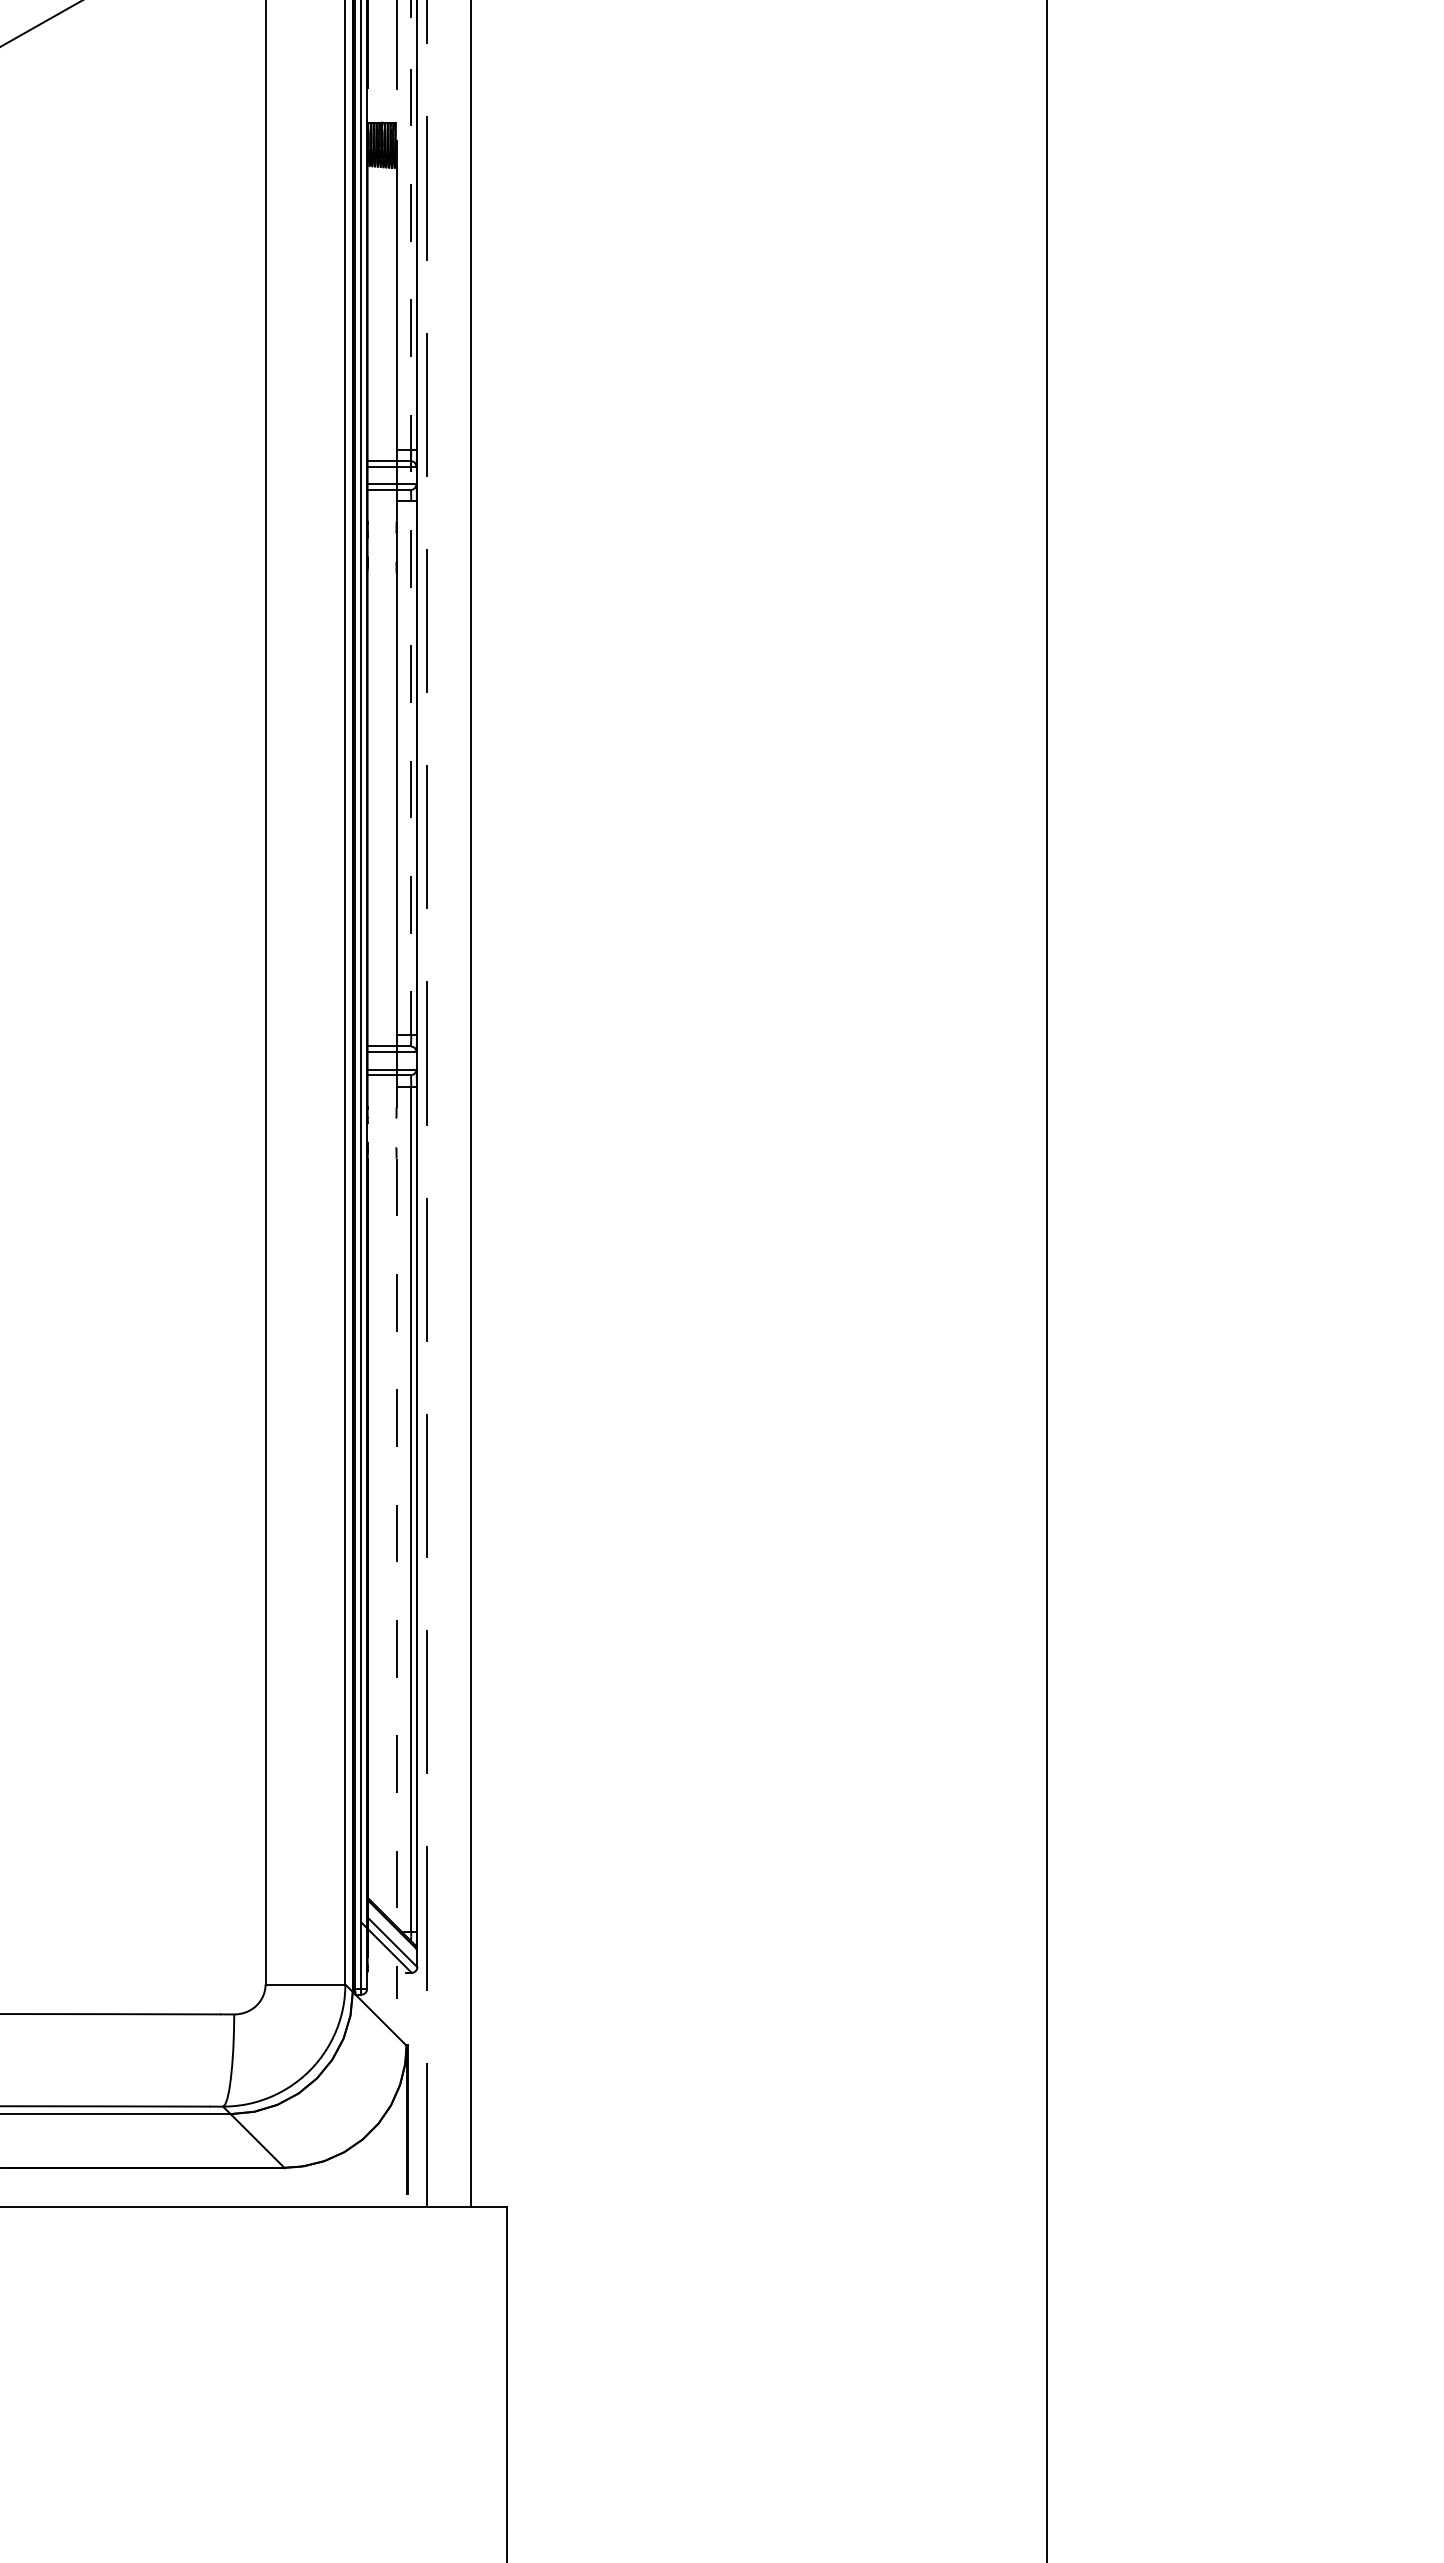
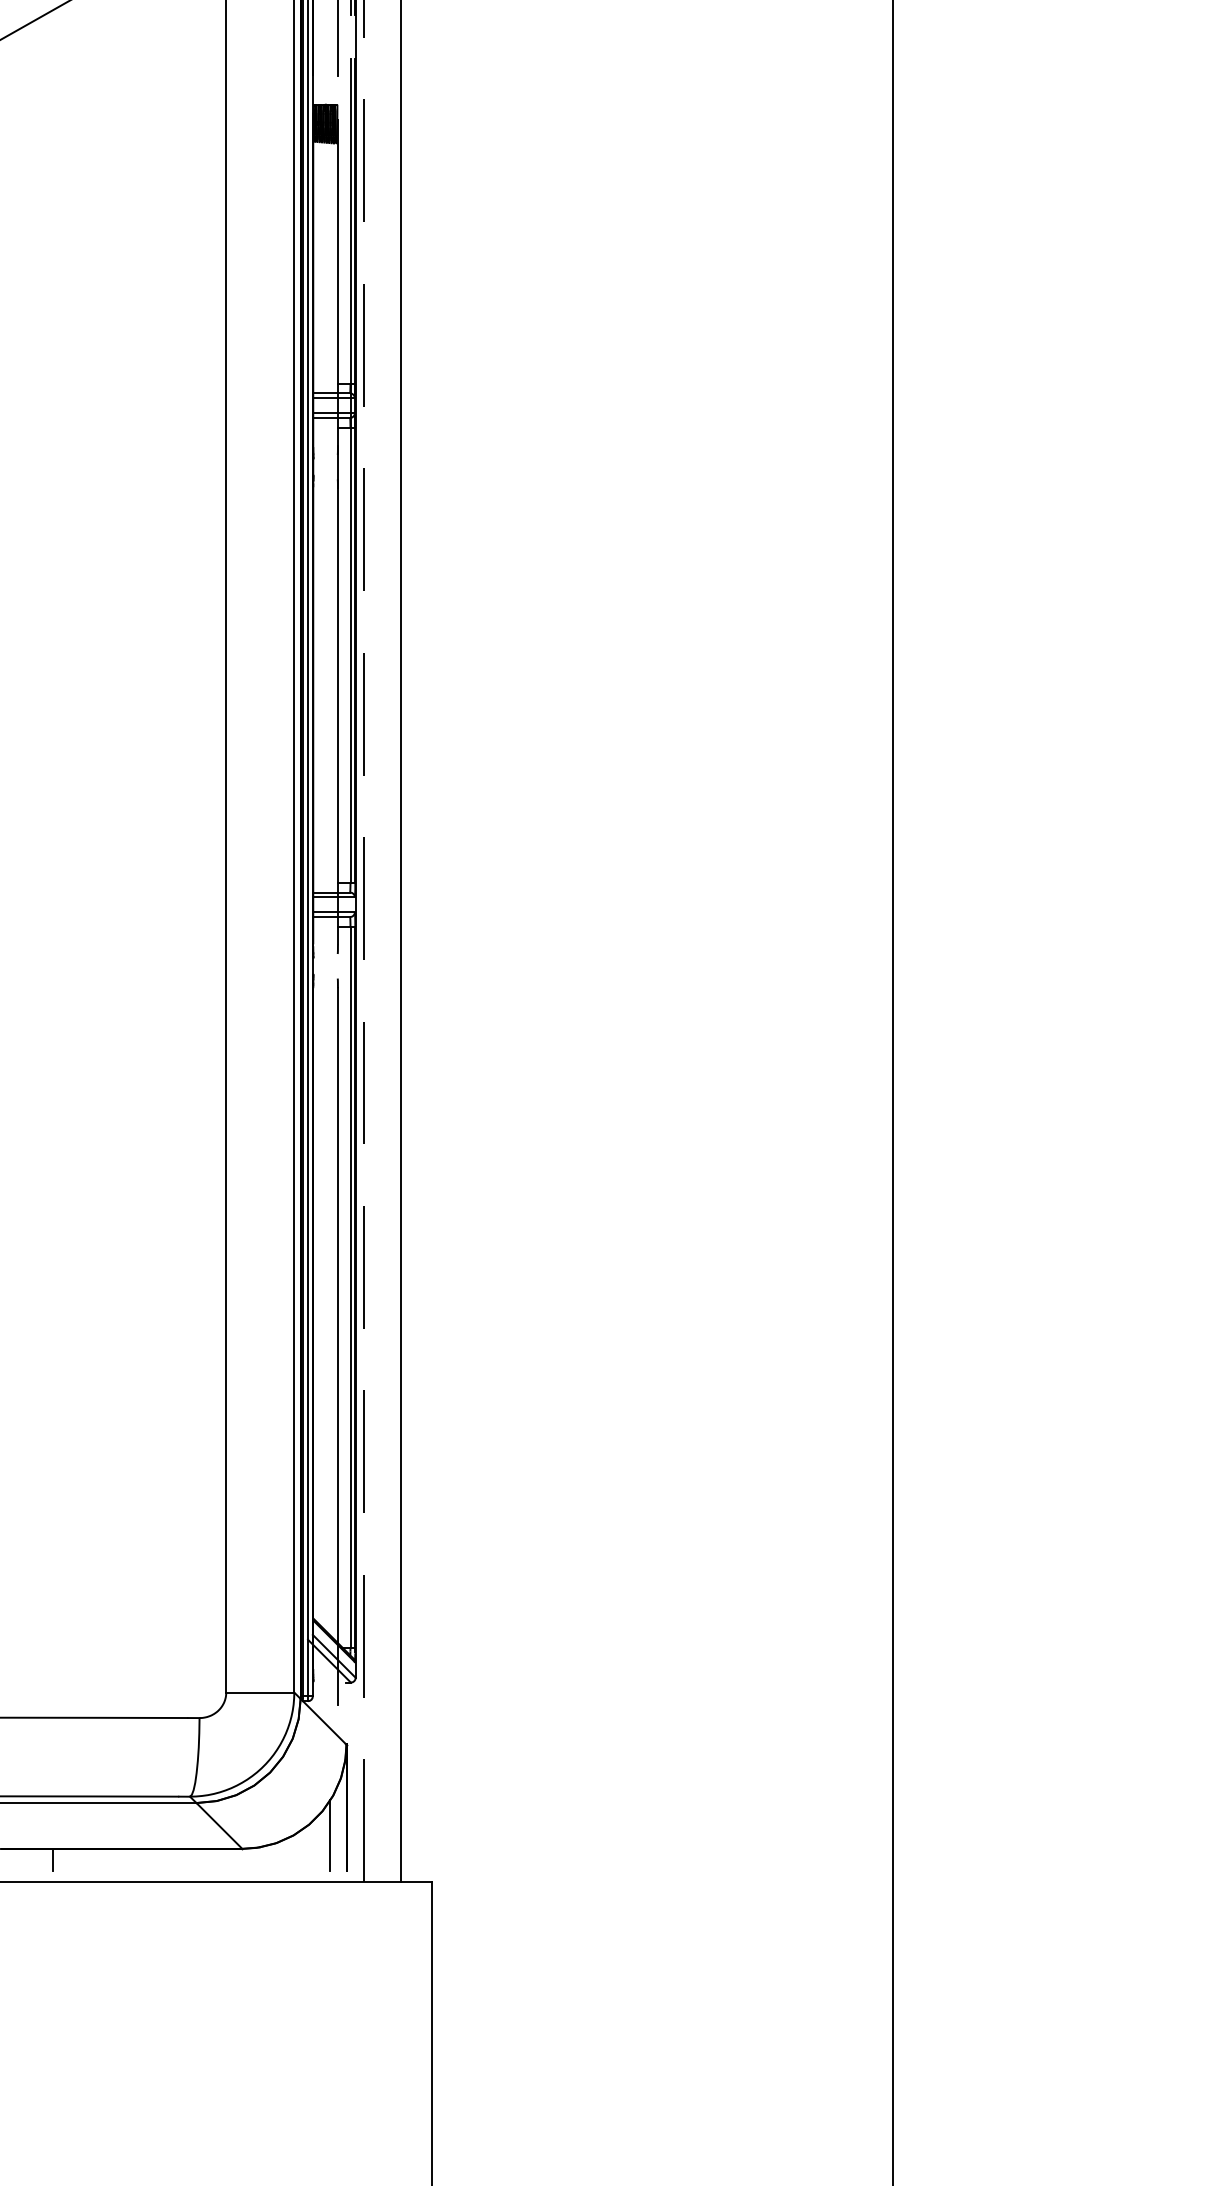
line: (411, 552) -> (350, 471), dashed -> solid
line: (396, 1579) -> (337, 1347), dashed -> solid
line: (387, 2151) -> (330, 1834), added
line: (62, 2180) -> (53, 1859), added

